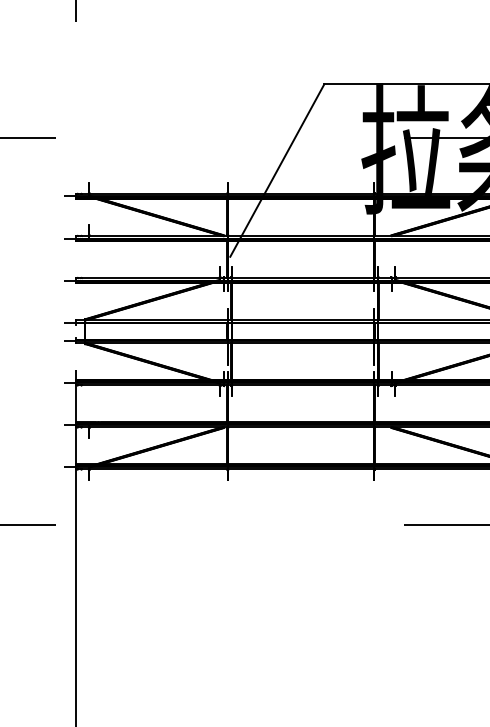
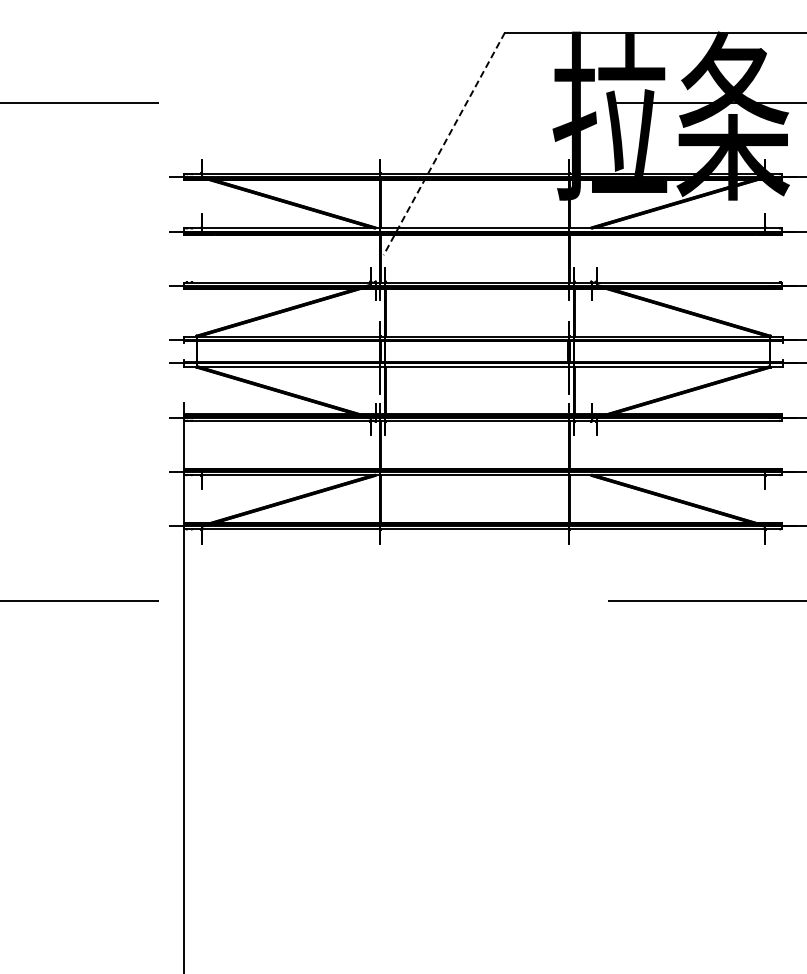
line: (277, 170) -> (444, 143), solid -> dashed

